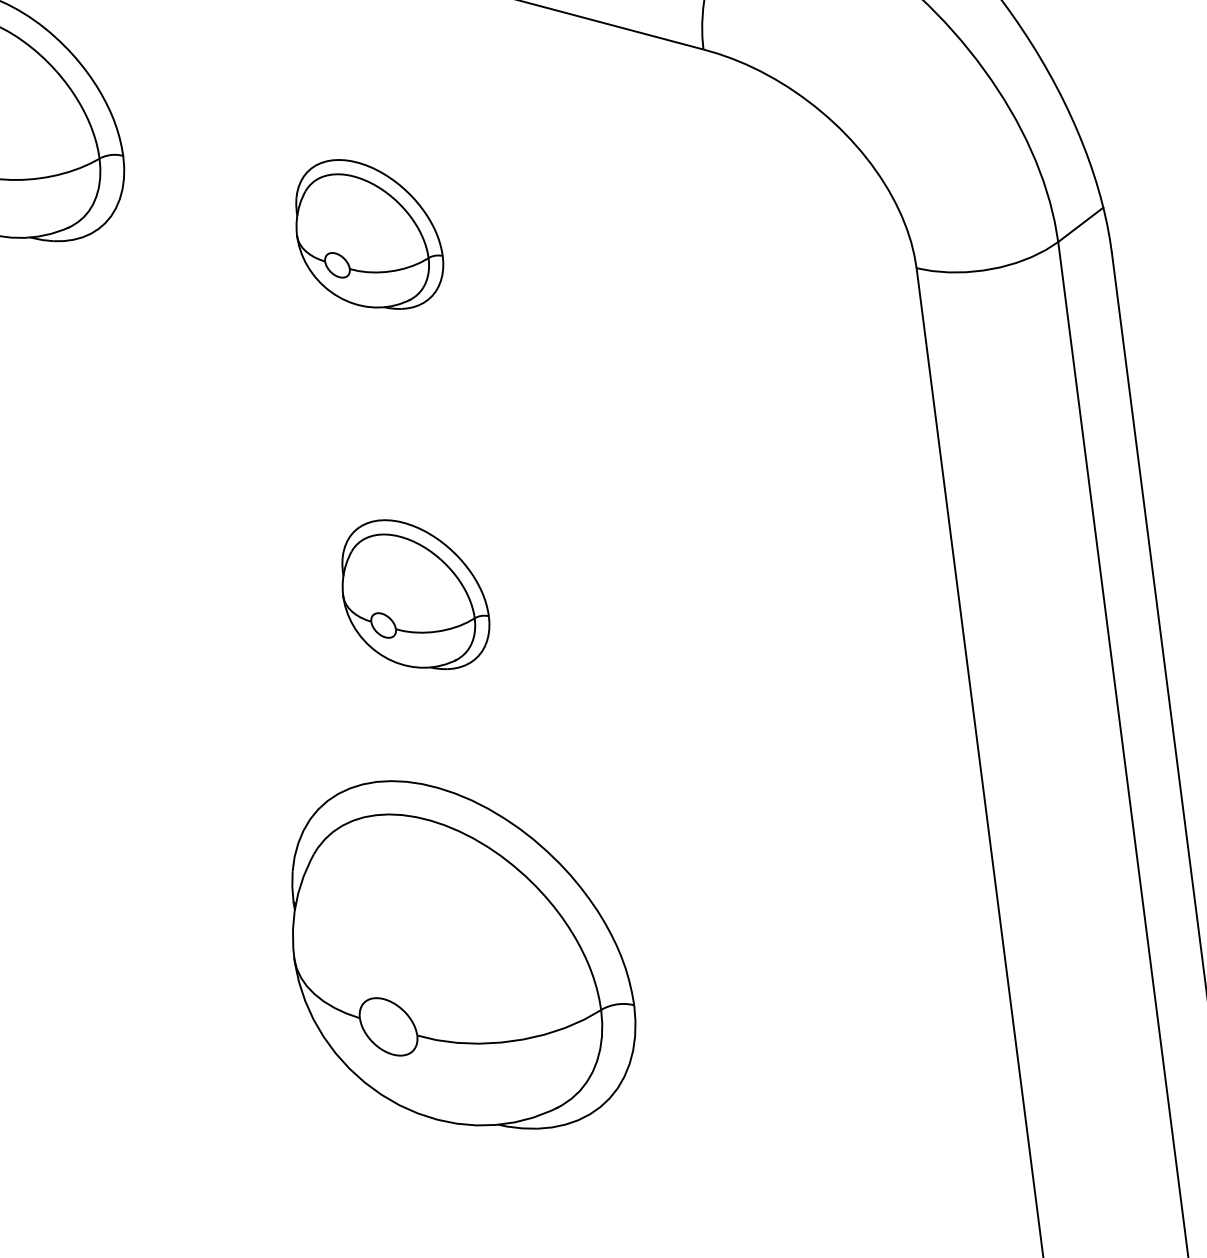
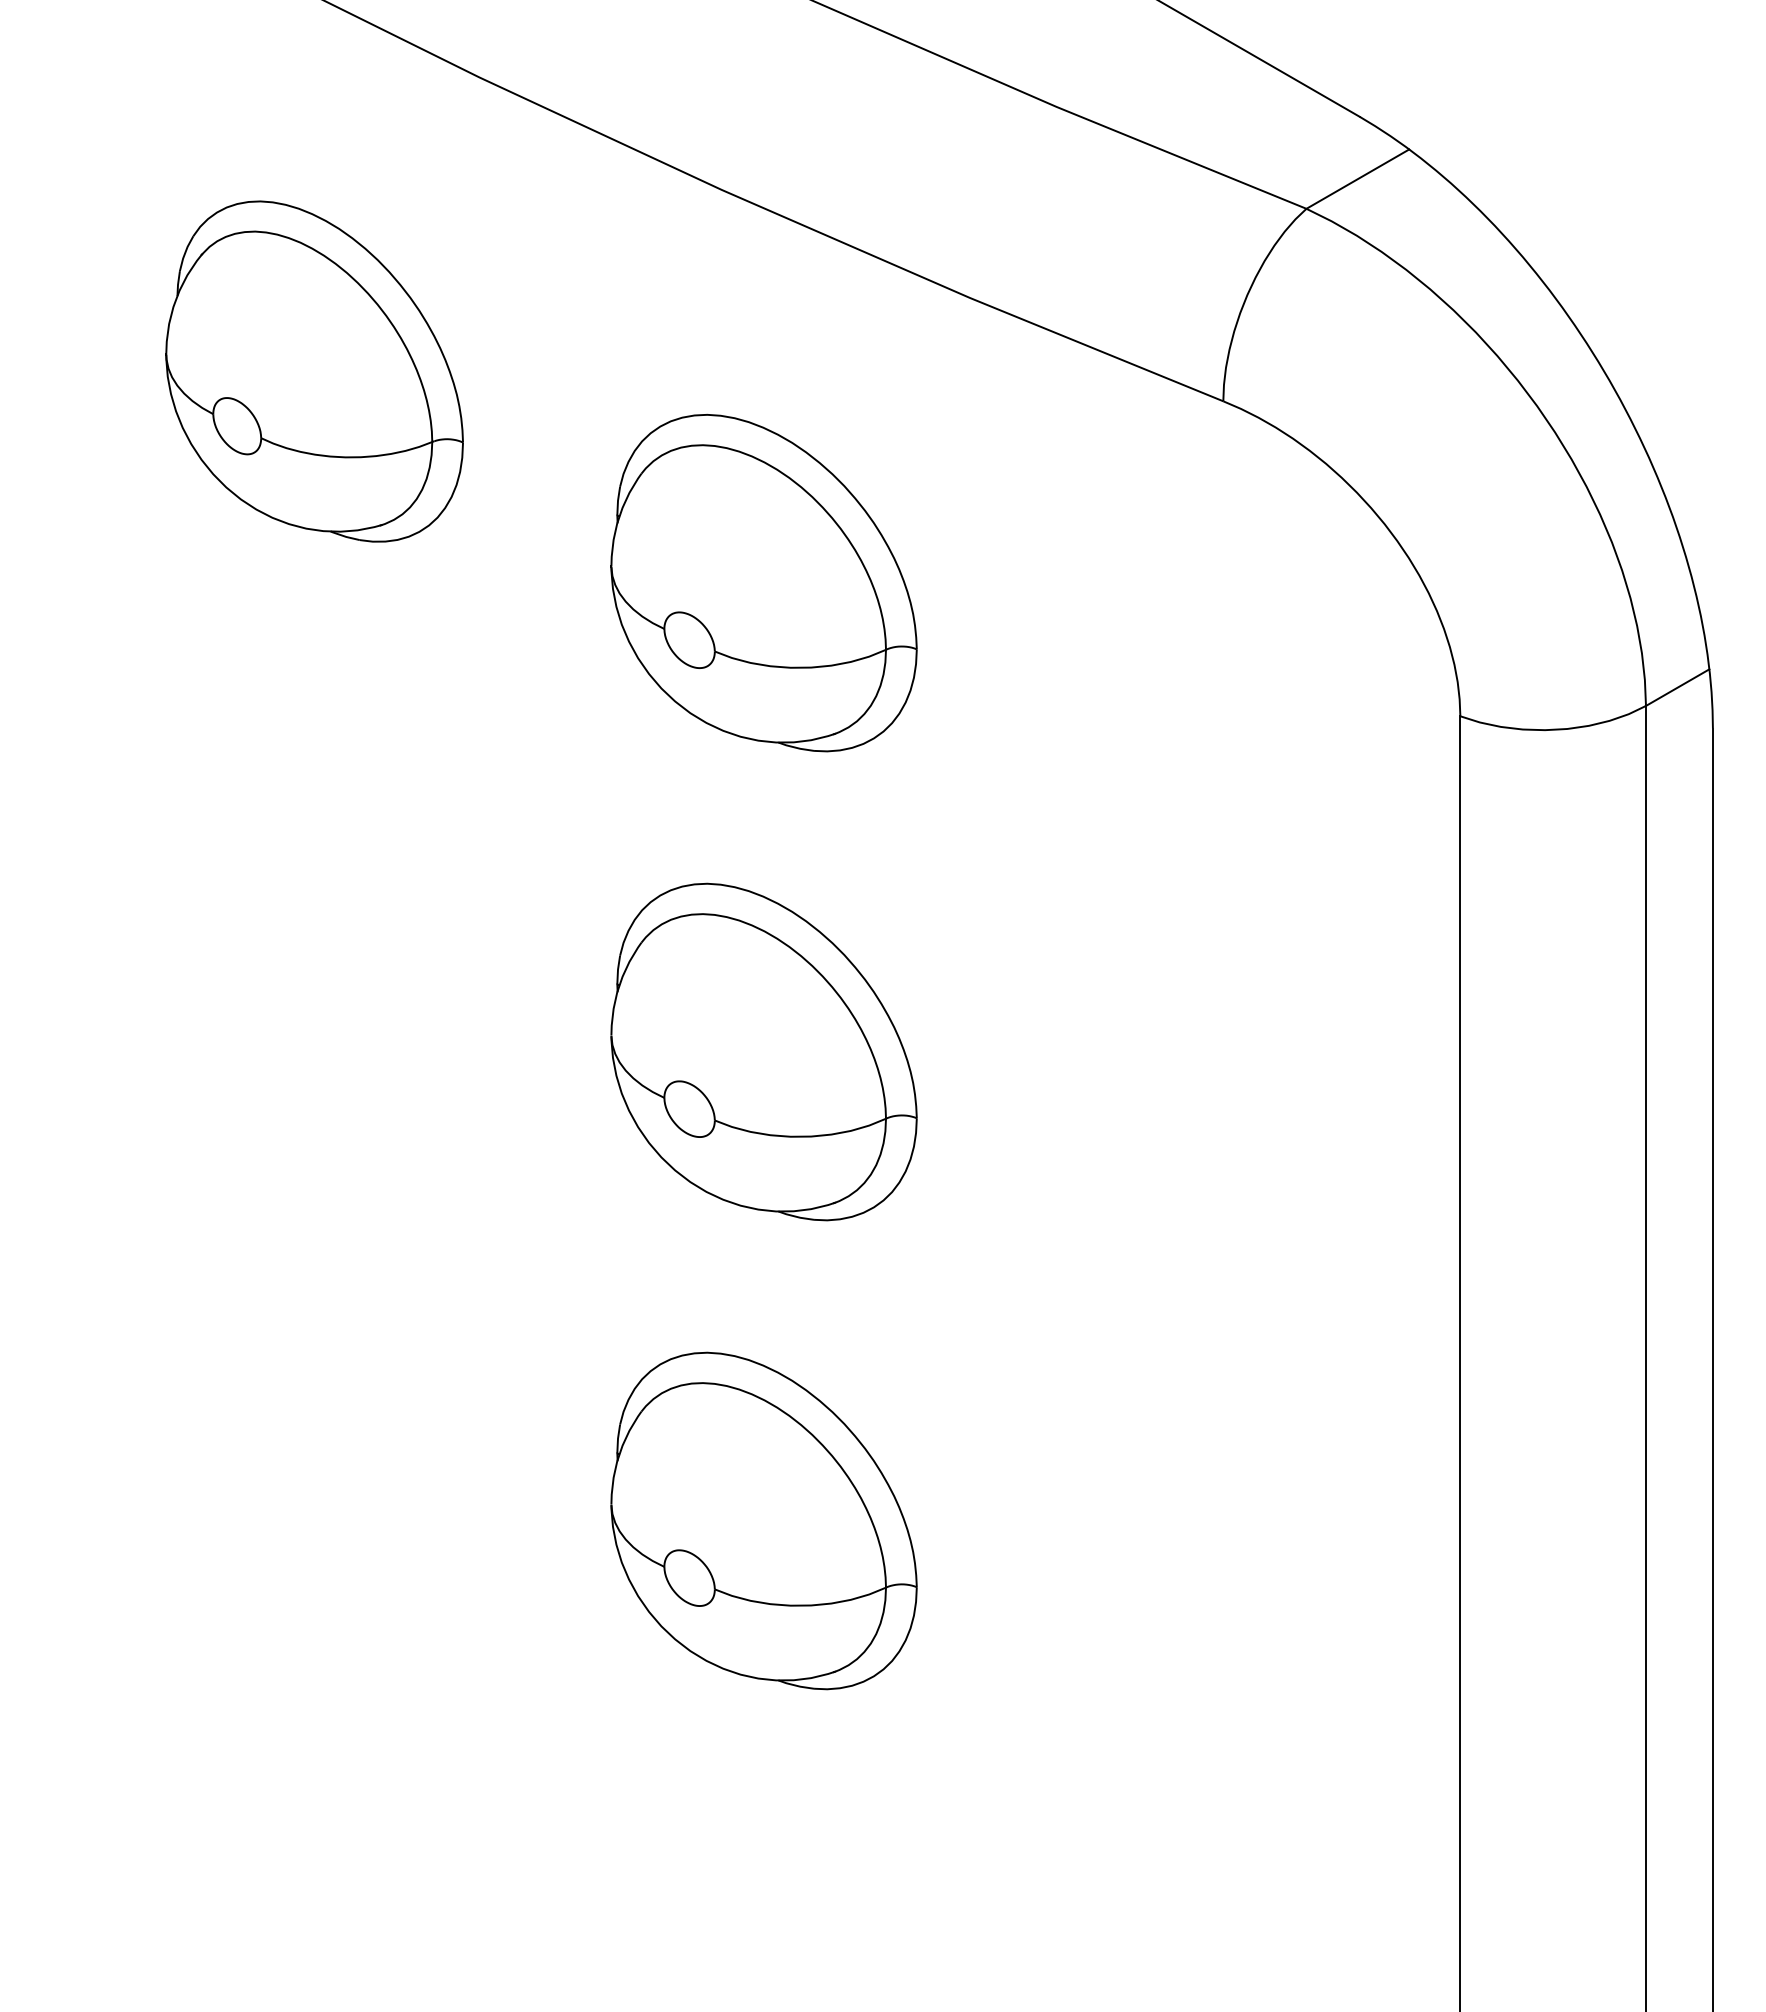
part: (368, 234) -> (763, 583), size x1.67
part: (414, 594) -> (763, 1051), size x1.67
part: (460, 954) -> (763, 1520), size x0.71

